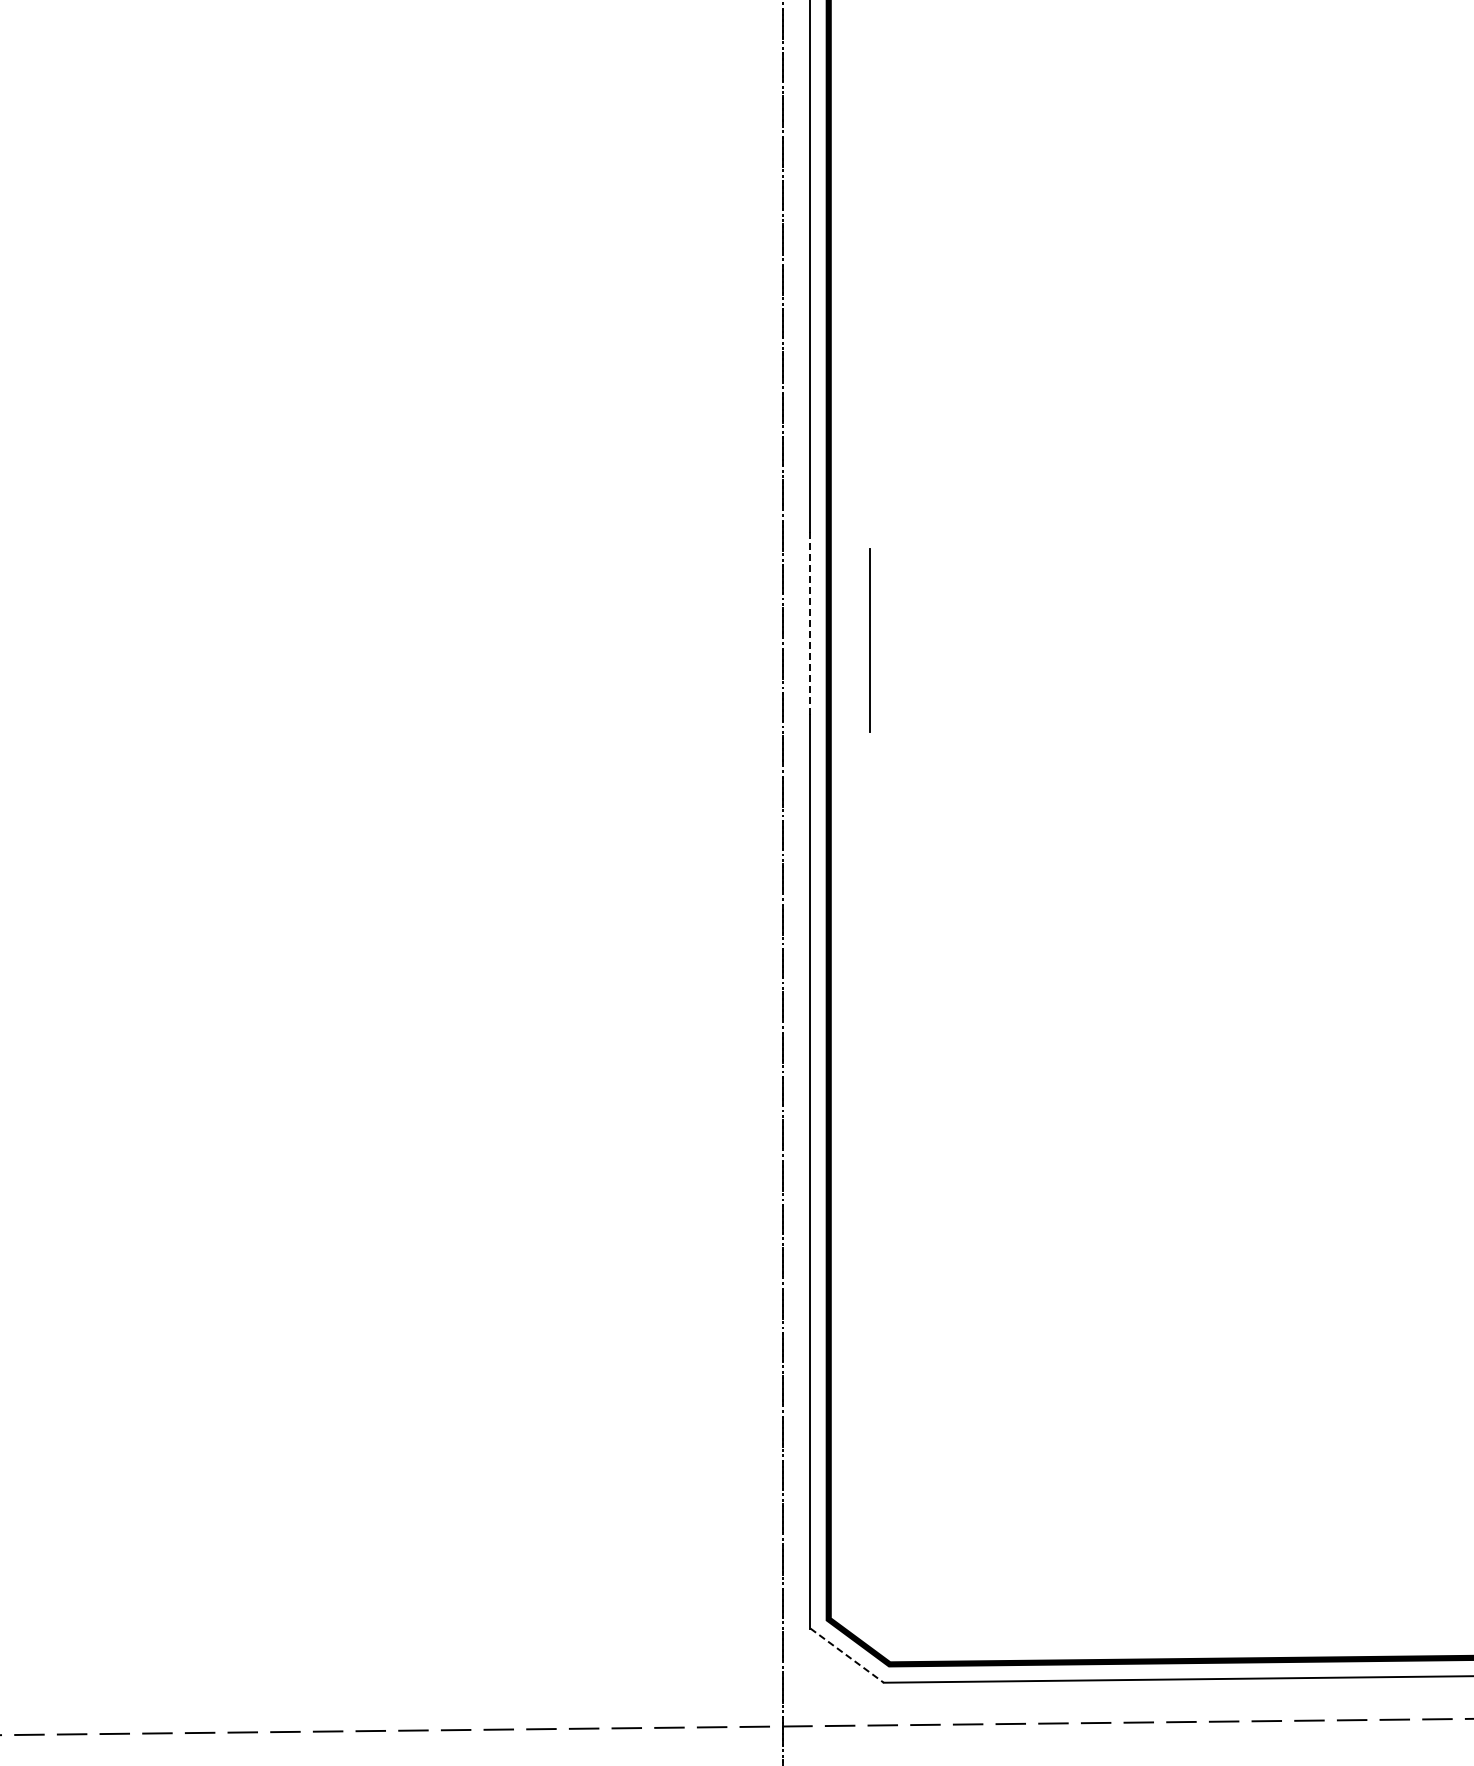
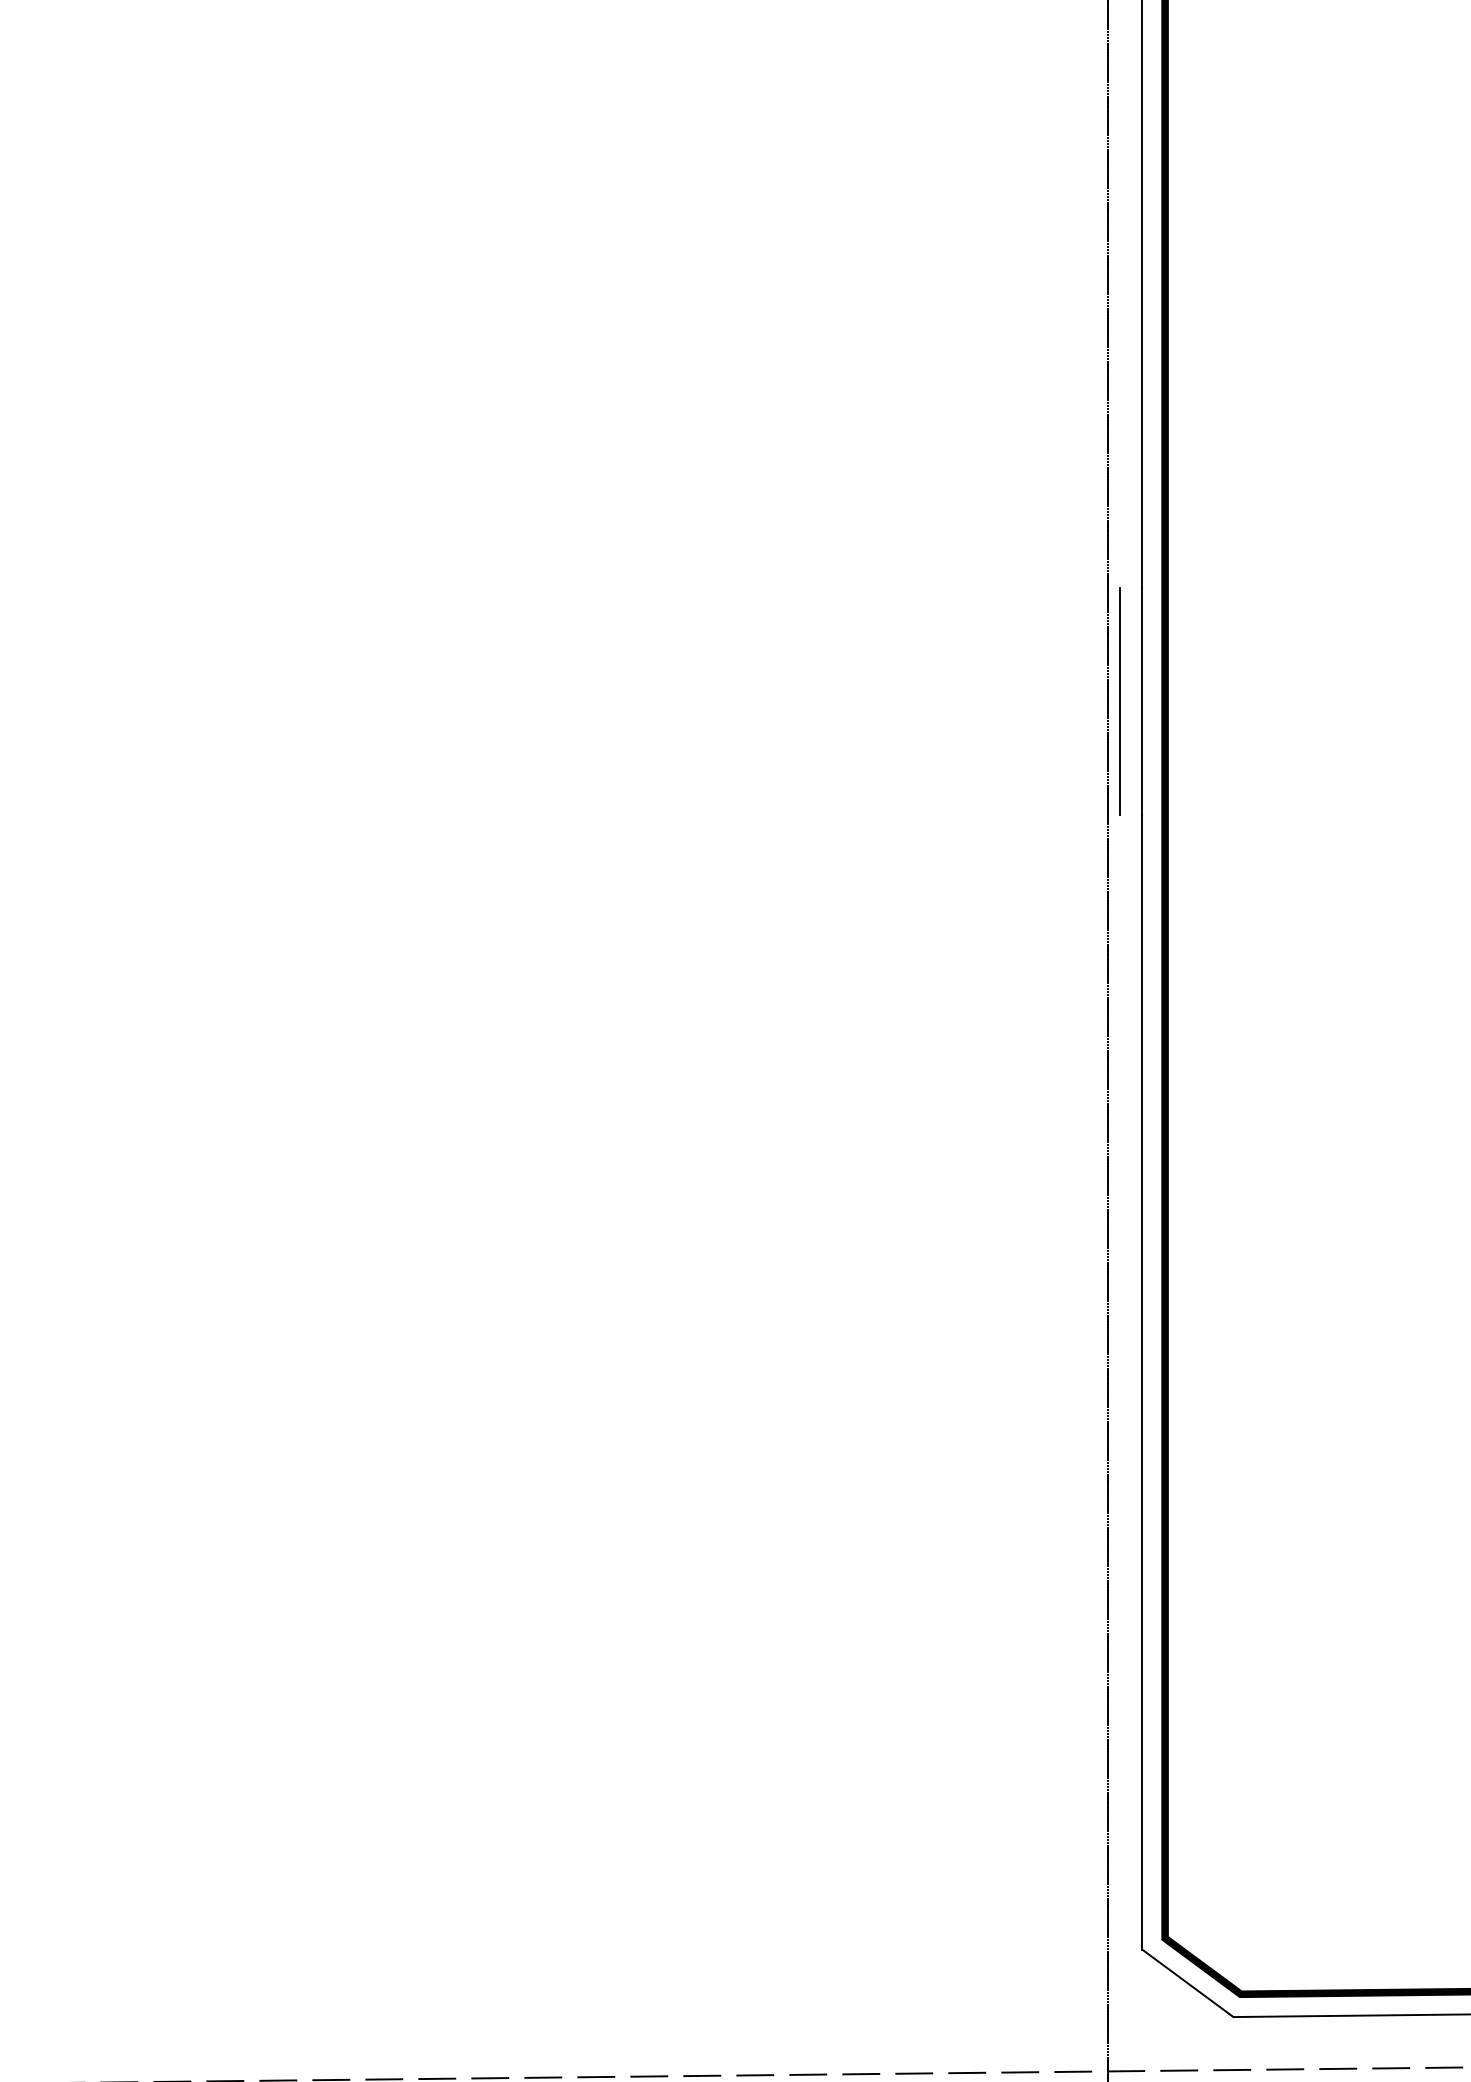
line: (810, 624) -> (1142, 702), dashed -> solid
line: (869, 640) -> (1118, 701), moved
line: (847, 1655) -> (1188, 1983), dashed -> solid

